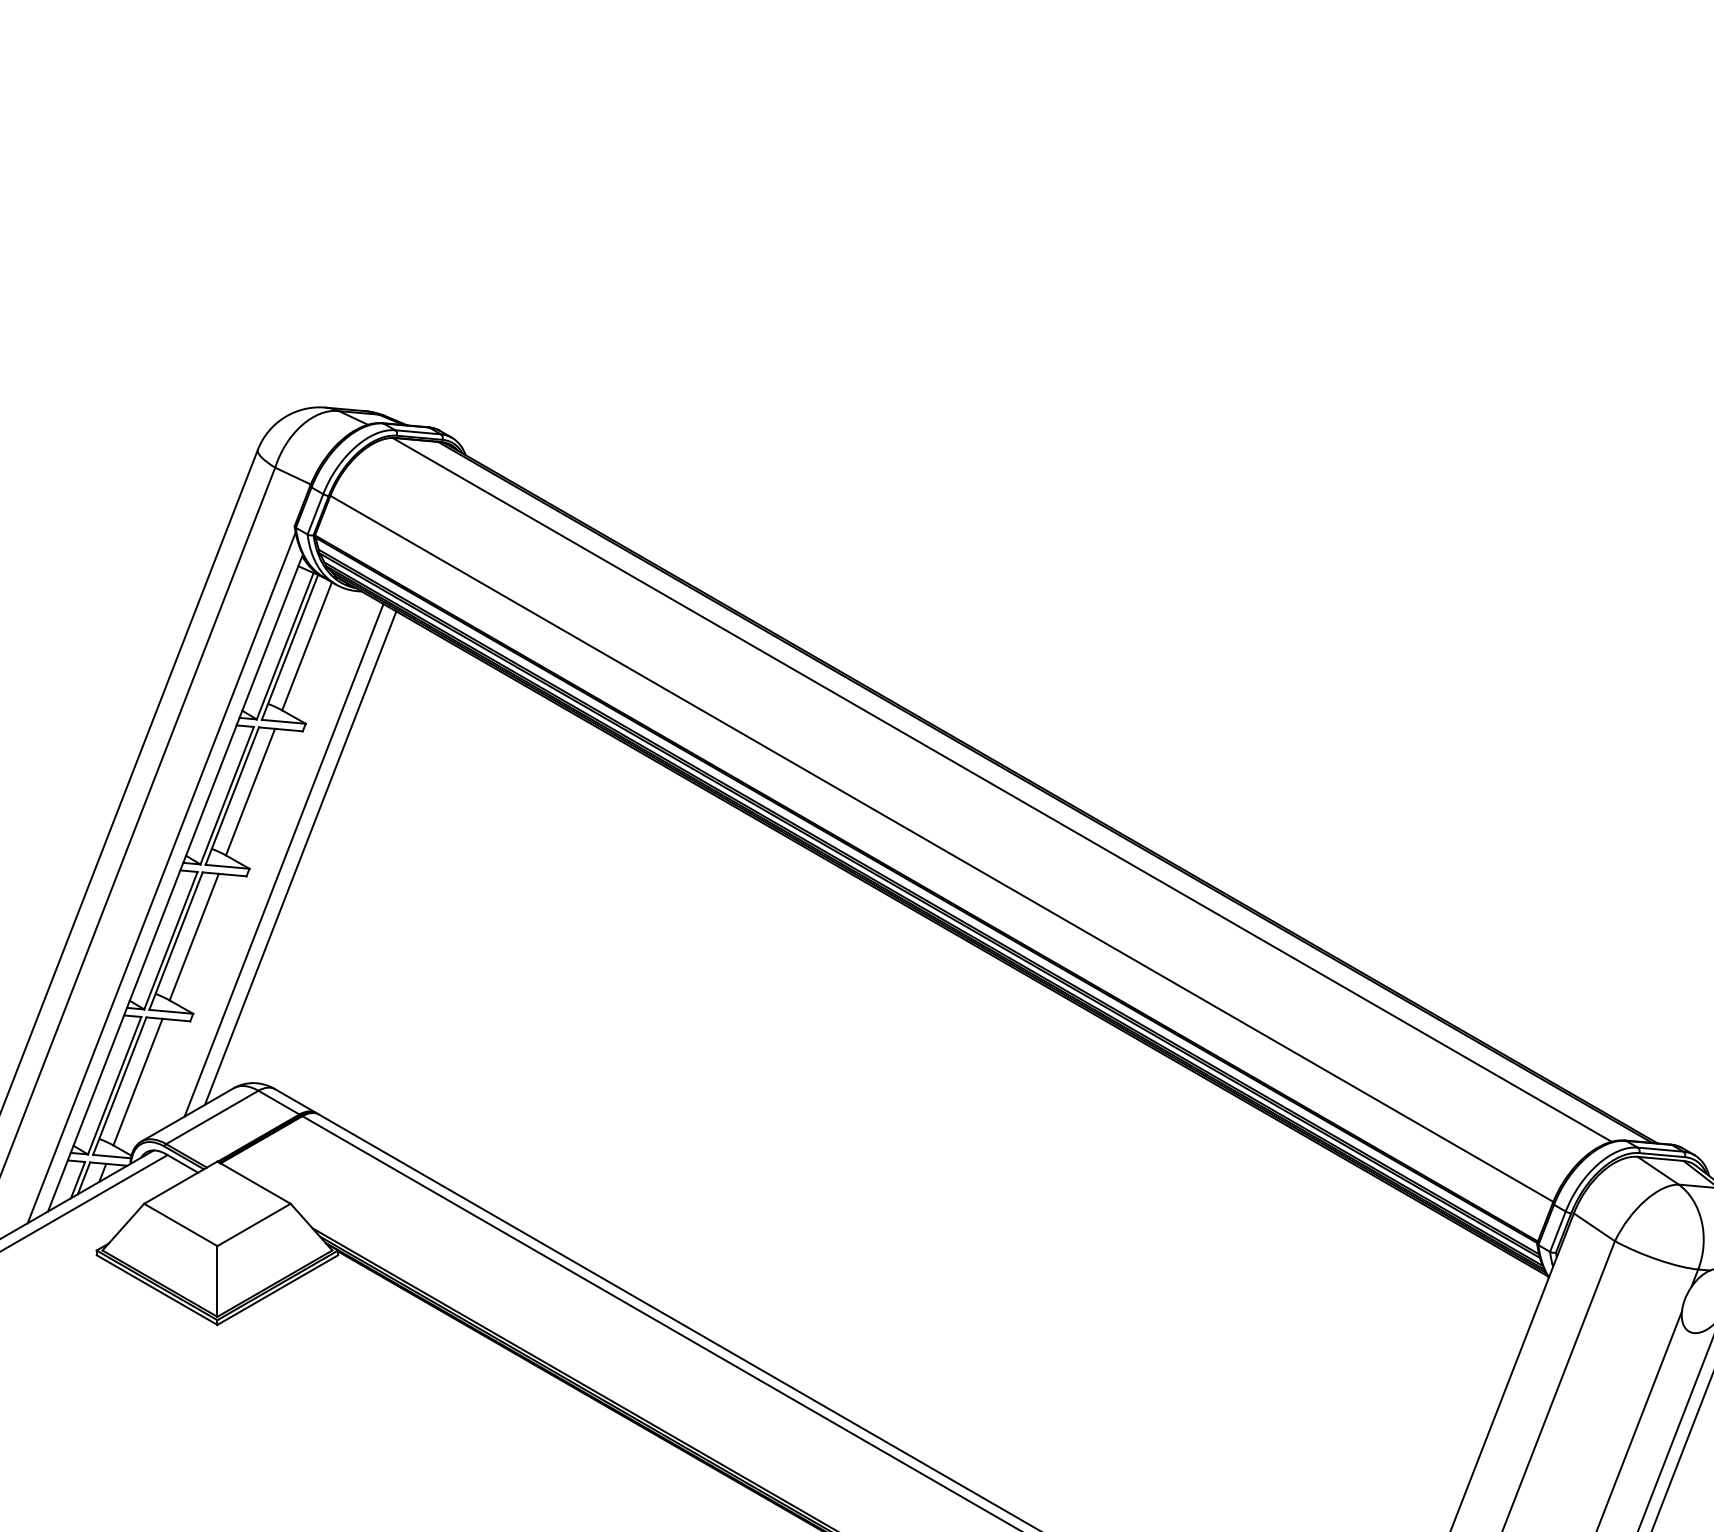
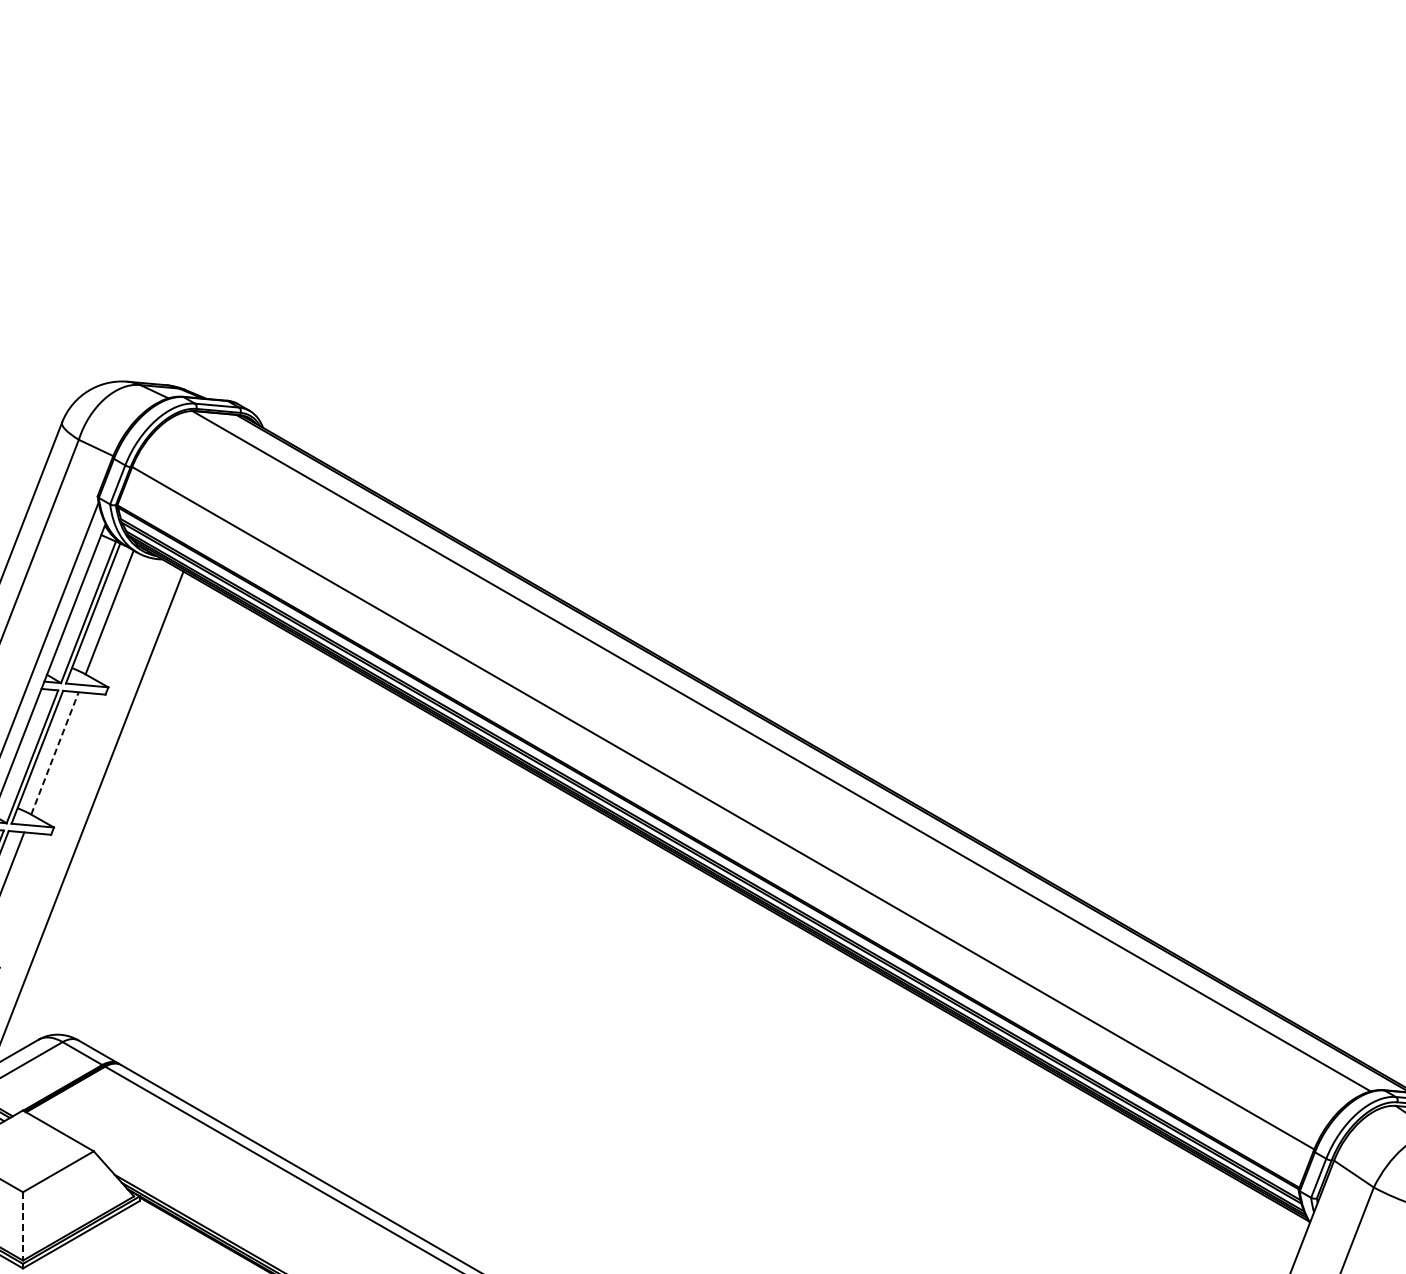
line: (250, 792) -> (54, 753), solid -> dashed
line: (300, 857) -> (103, 816), removed
line: (217, 1281) -> (23, 1226), solid -> dashed

